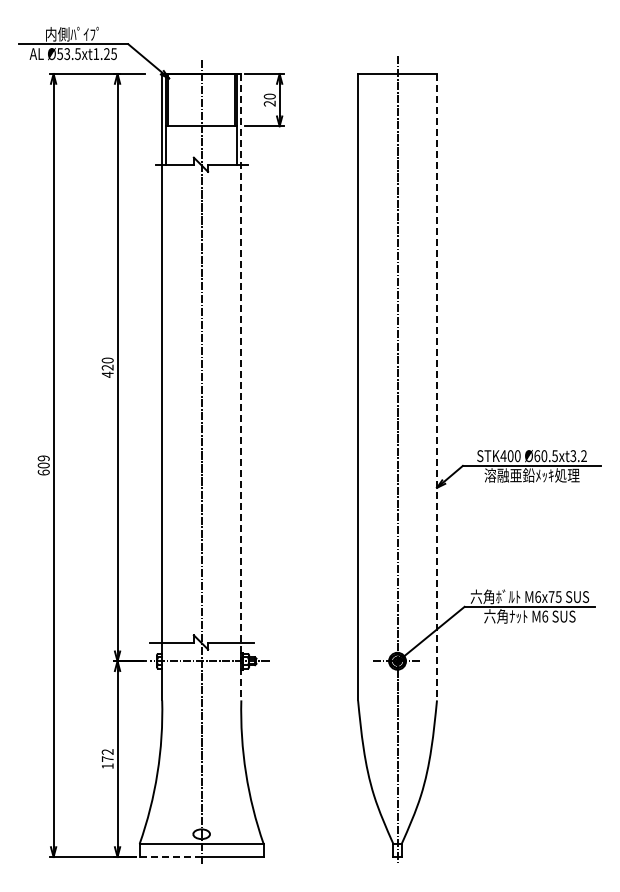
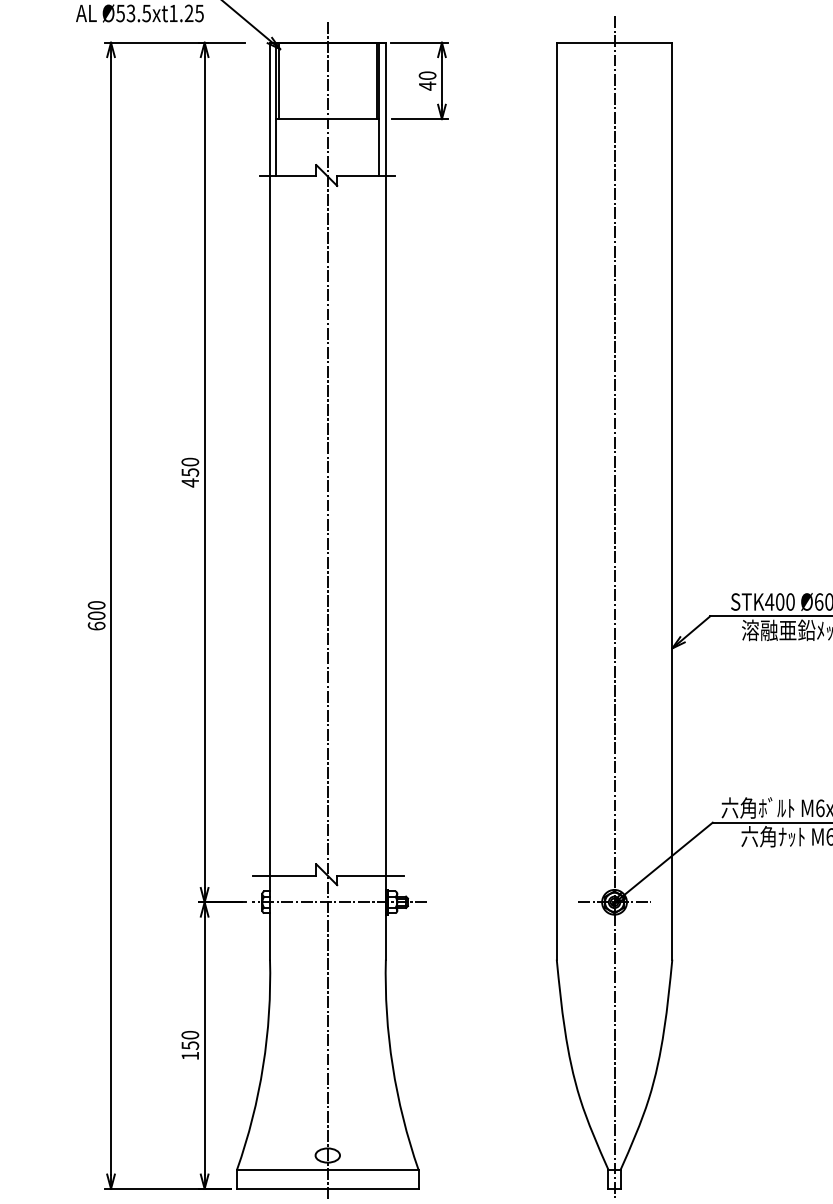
text: (269, 103) -> (427, 85), 20 -> 40
text: (107, 367) -> (189, 472), 420 -> 450
line: (241, 387) -> (386, 501), dashed -> solid
line: (437, 387) -> (673, 501), dashed -> solid
text: (43, 458) -> (96, 605), 609 -> 600
text: (107, 755) -> (189, 1040), 172 -> 150
line: (170, 856) -> (282, 1188), dashed -> solid

